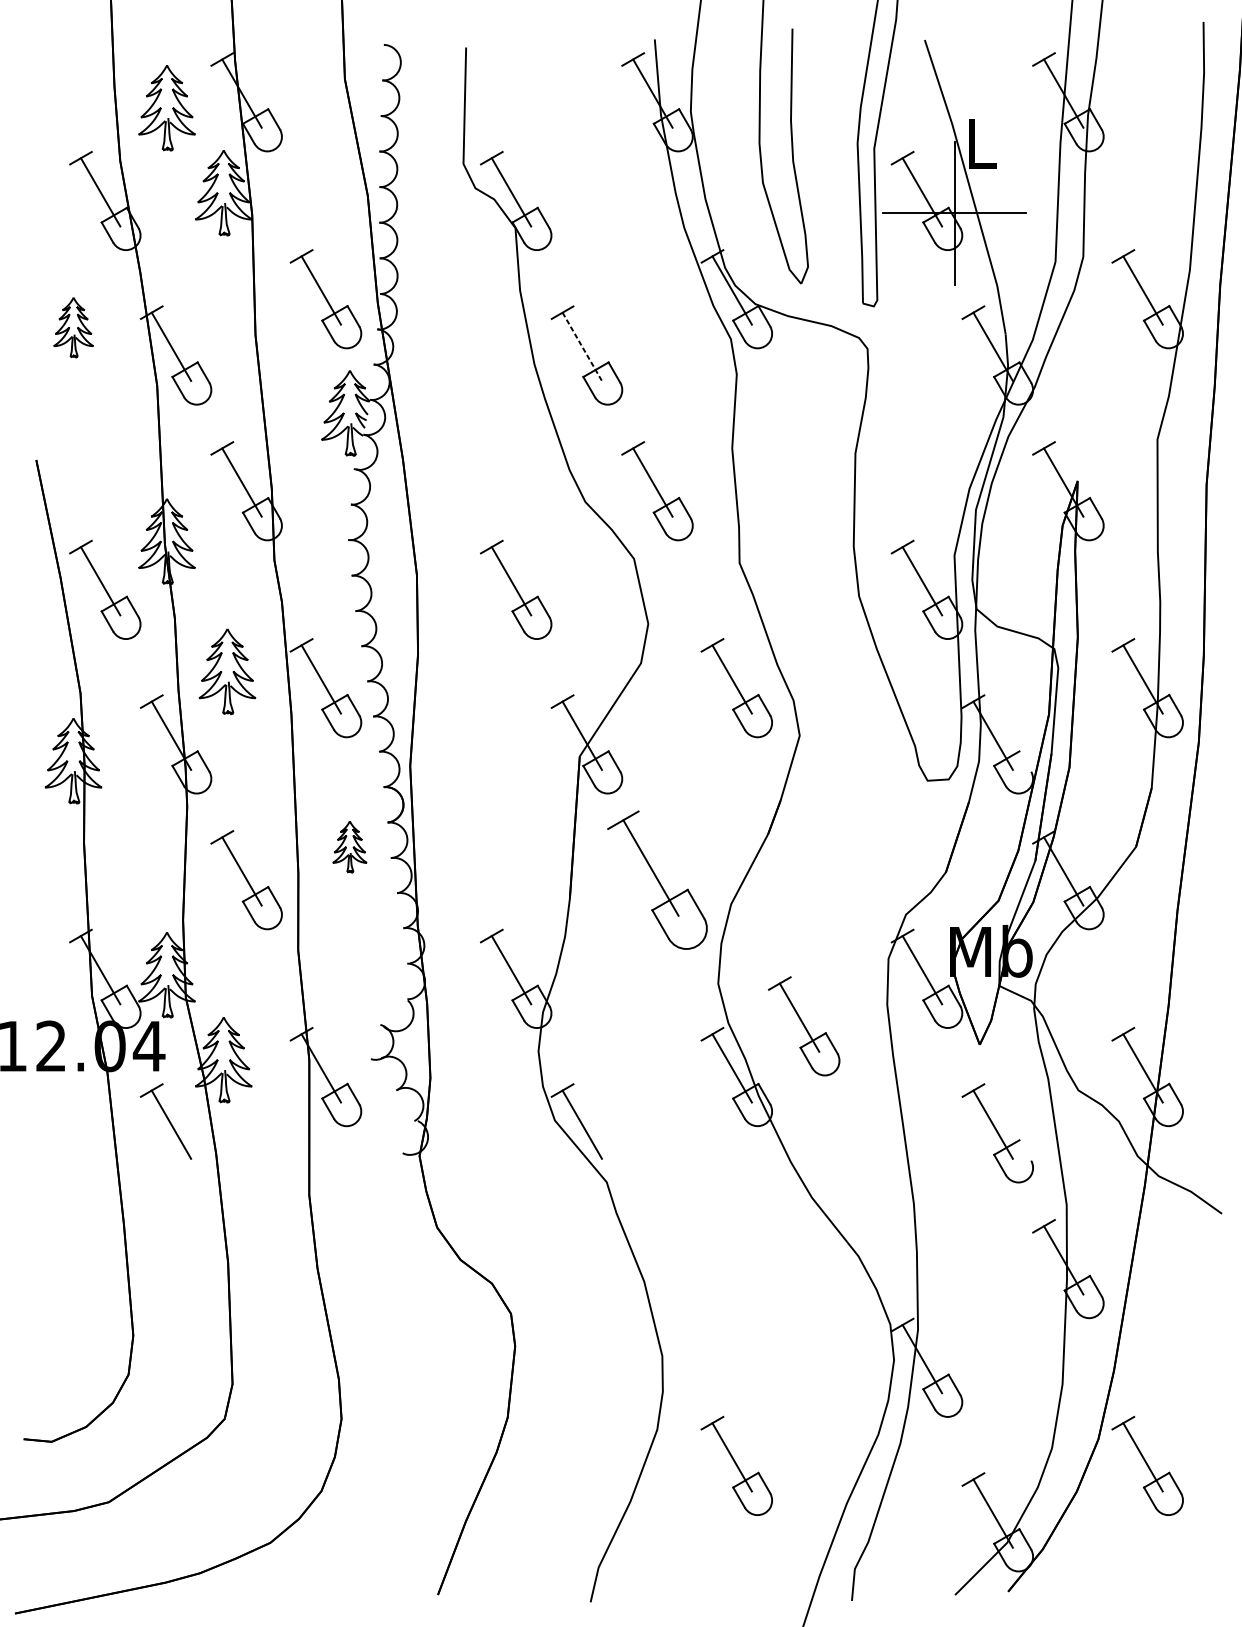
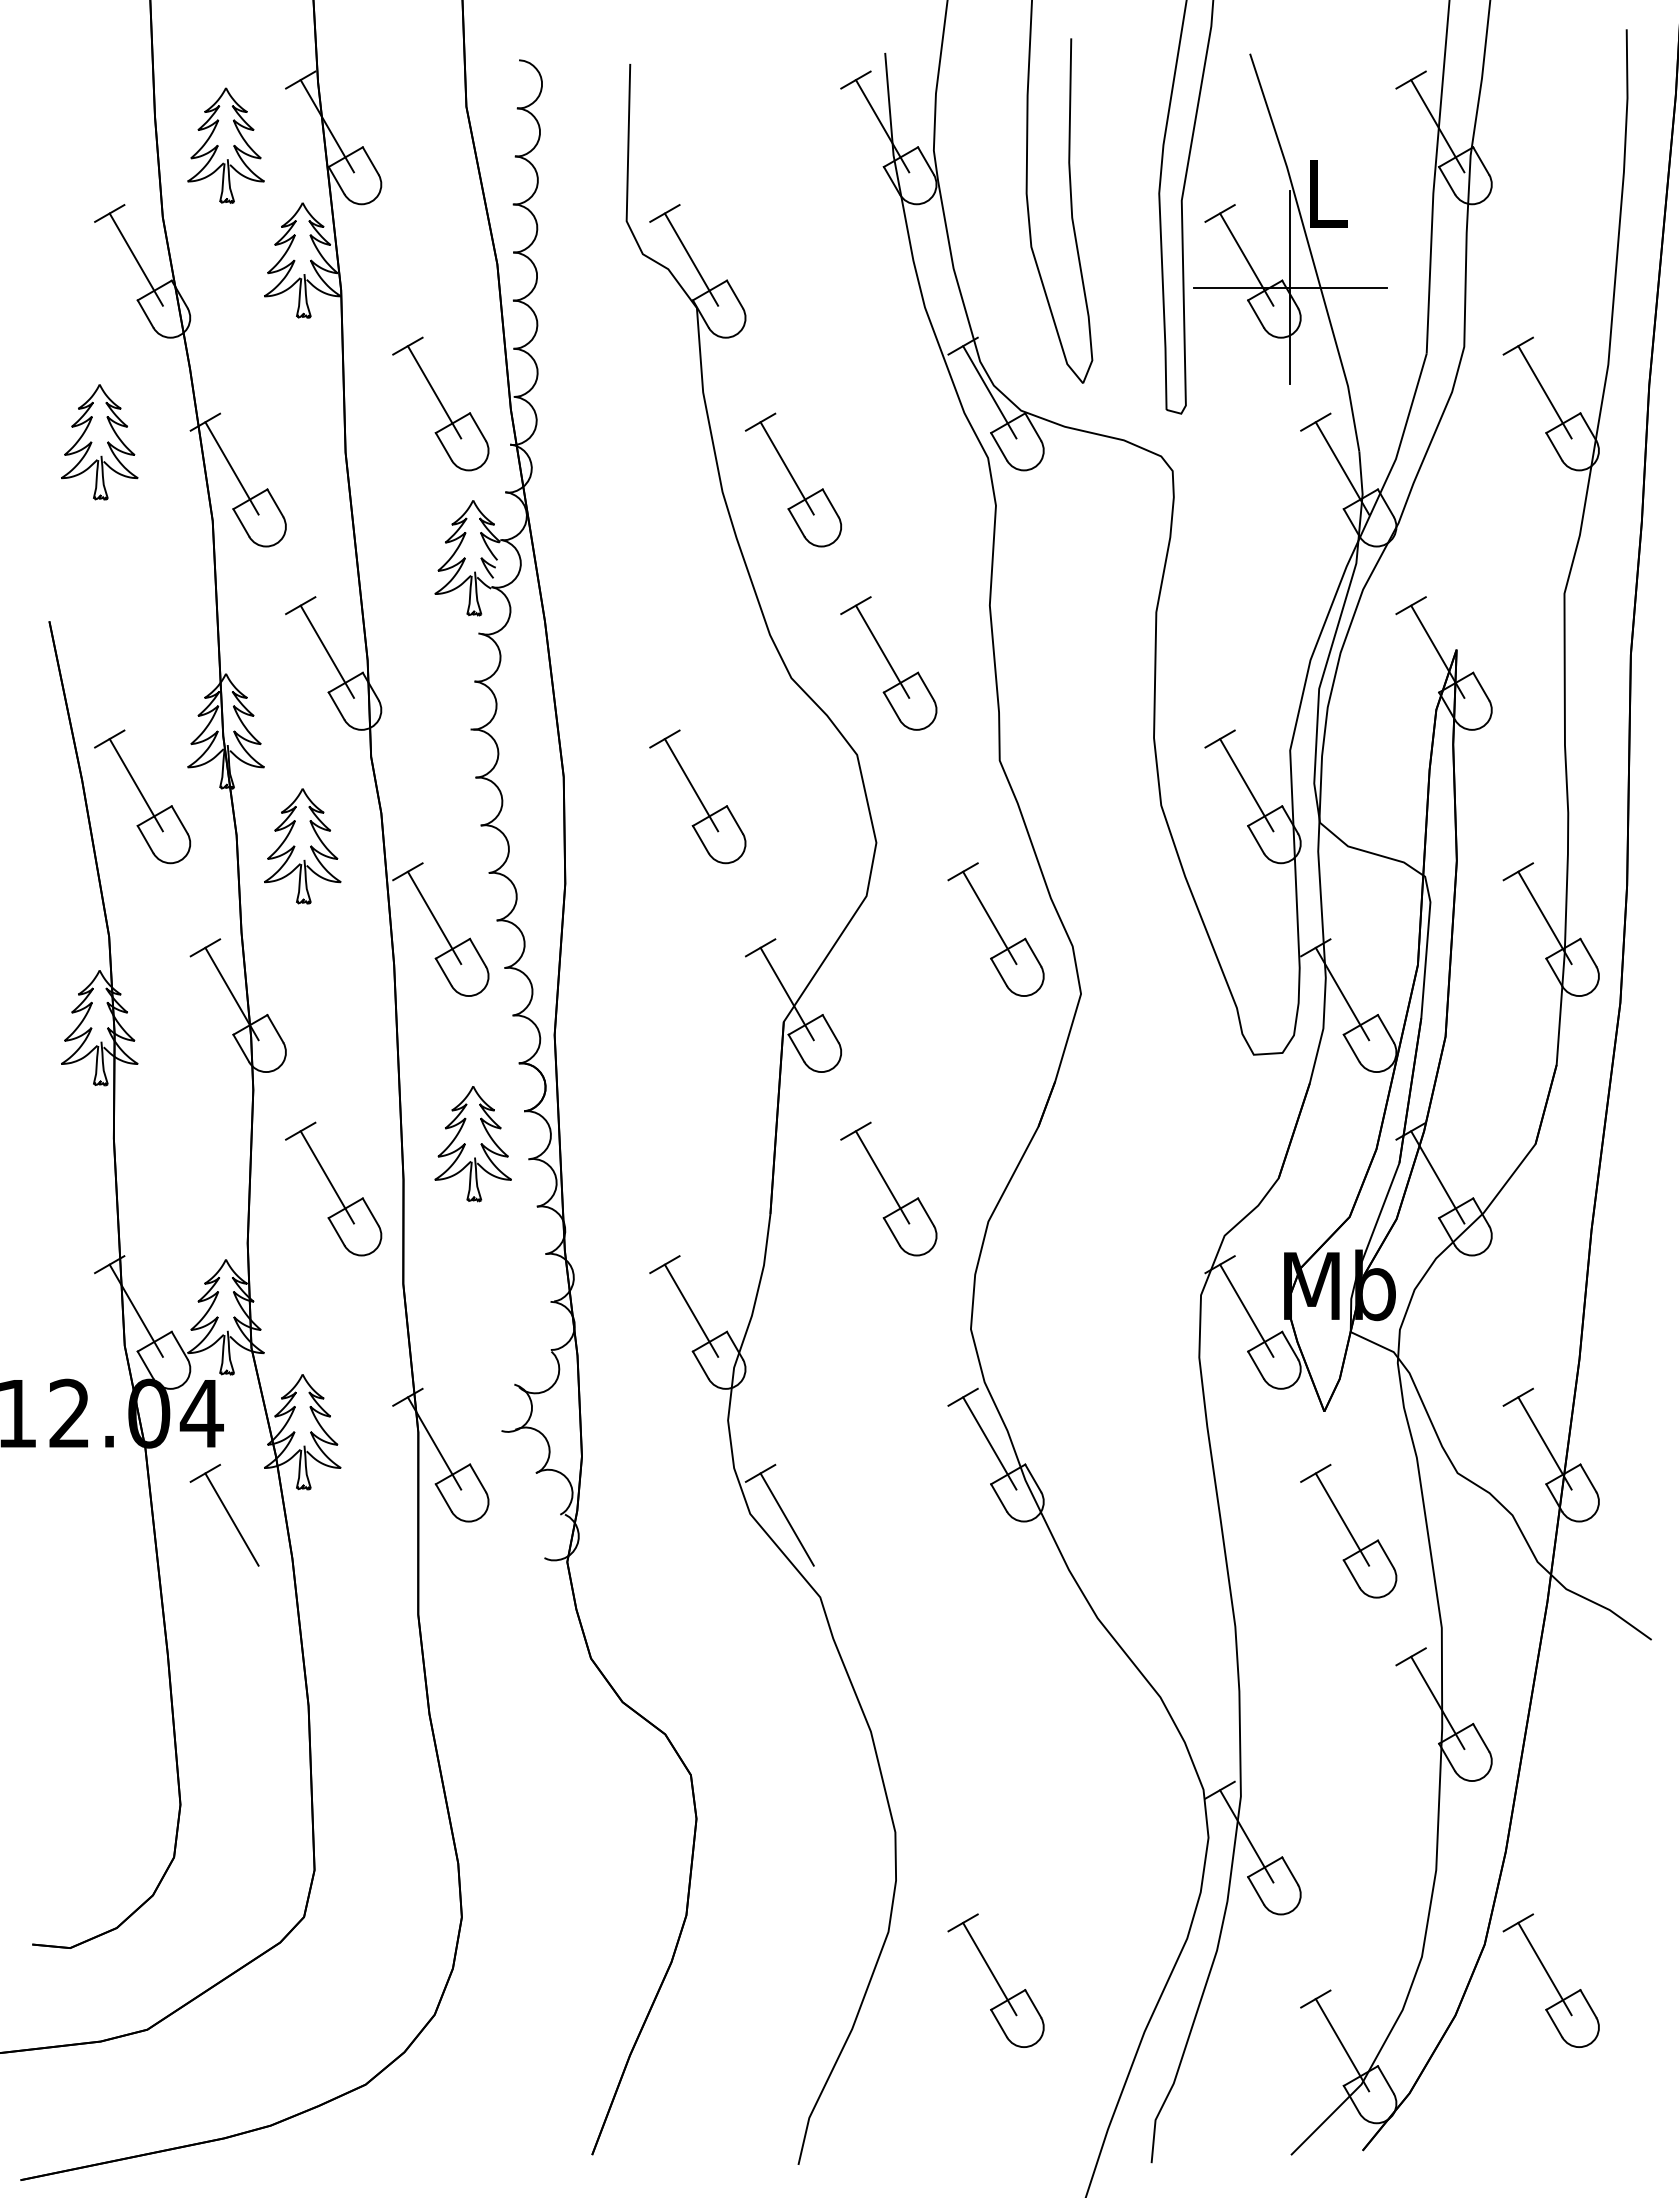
part: (73, 327) -> (99, 442), size x1.43
line: (582, 346) -> (787, 468), dashed -> solid
part: (227, 671) -> (302, 846), moved
line: (1025, 761) -> (1385, 1028), added
part: (349, 847) -> (472, 1144), size x1.67
part: (657, 879) -> (888, 1188), size x0.71
part: (803, 1026) -> (1086, 1386), removed
line: (1025, 1150) -> (1385, 1554), added

